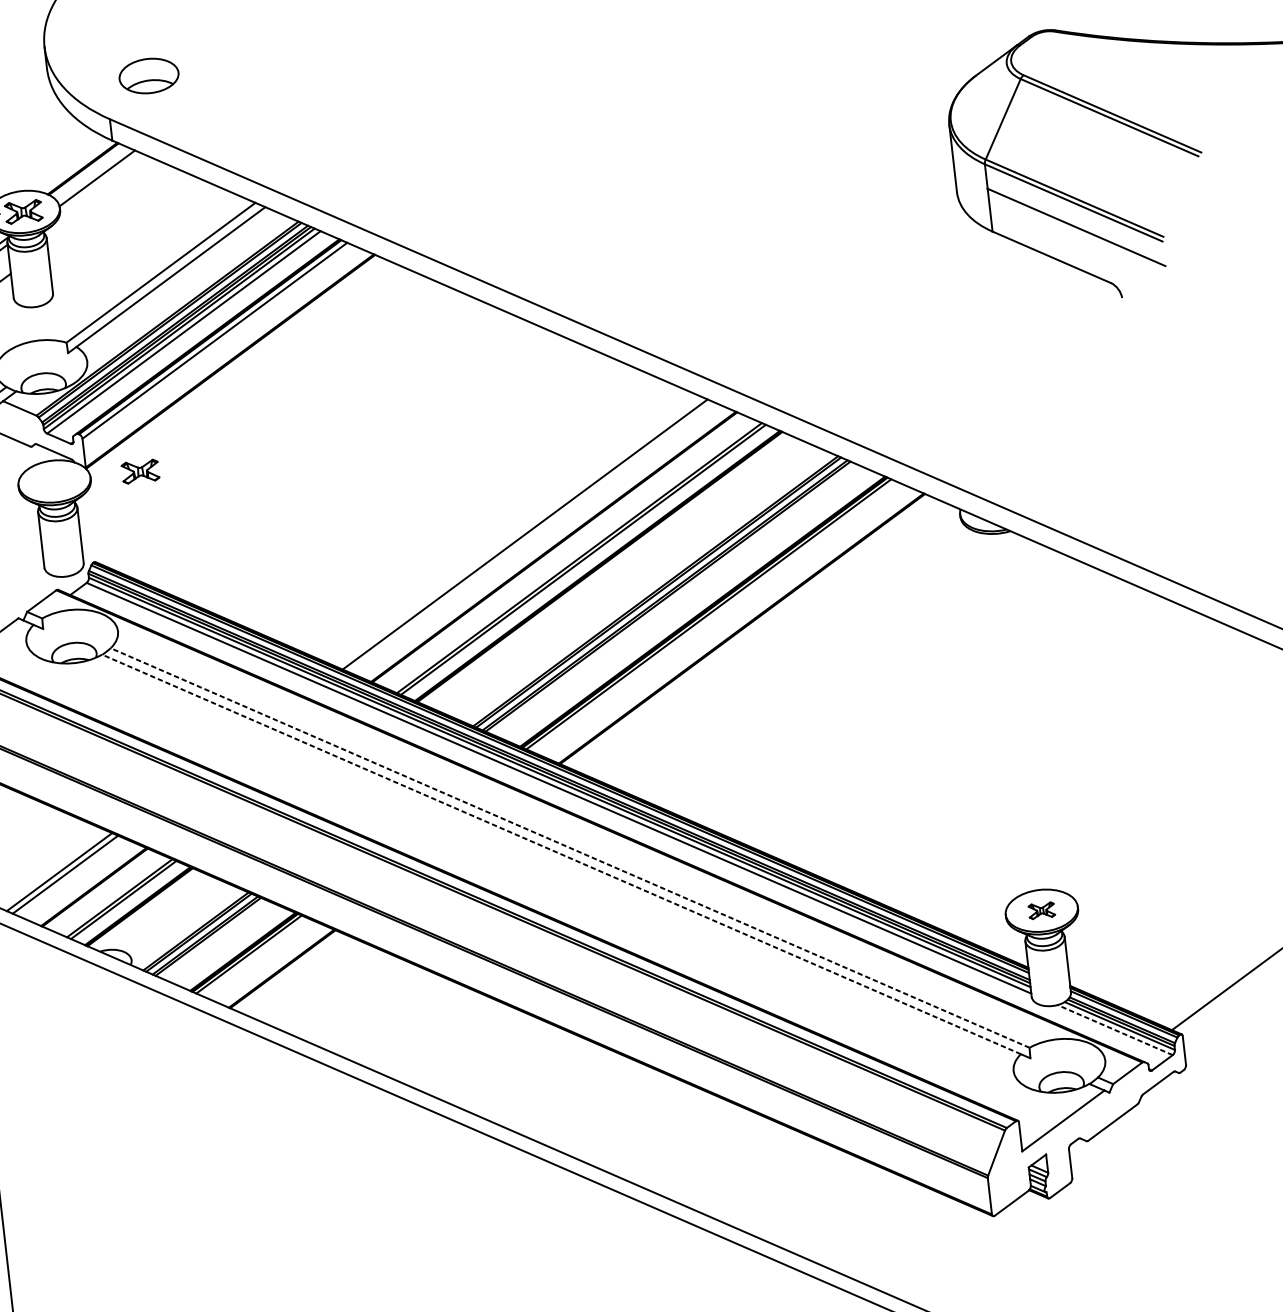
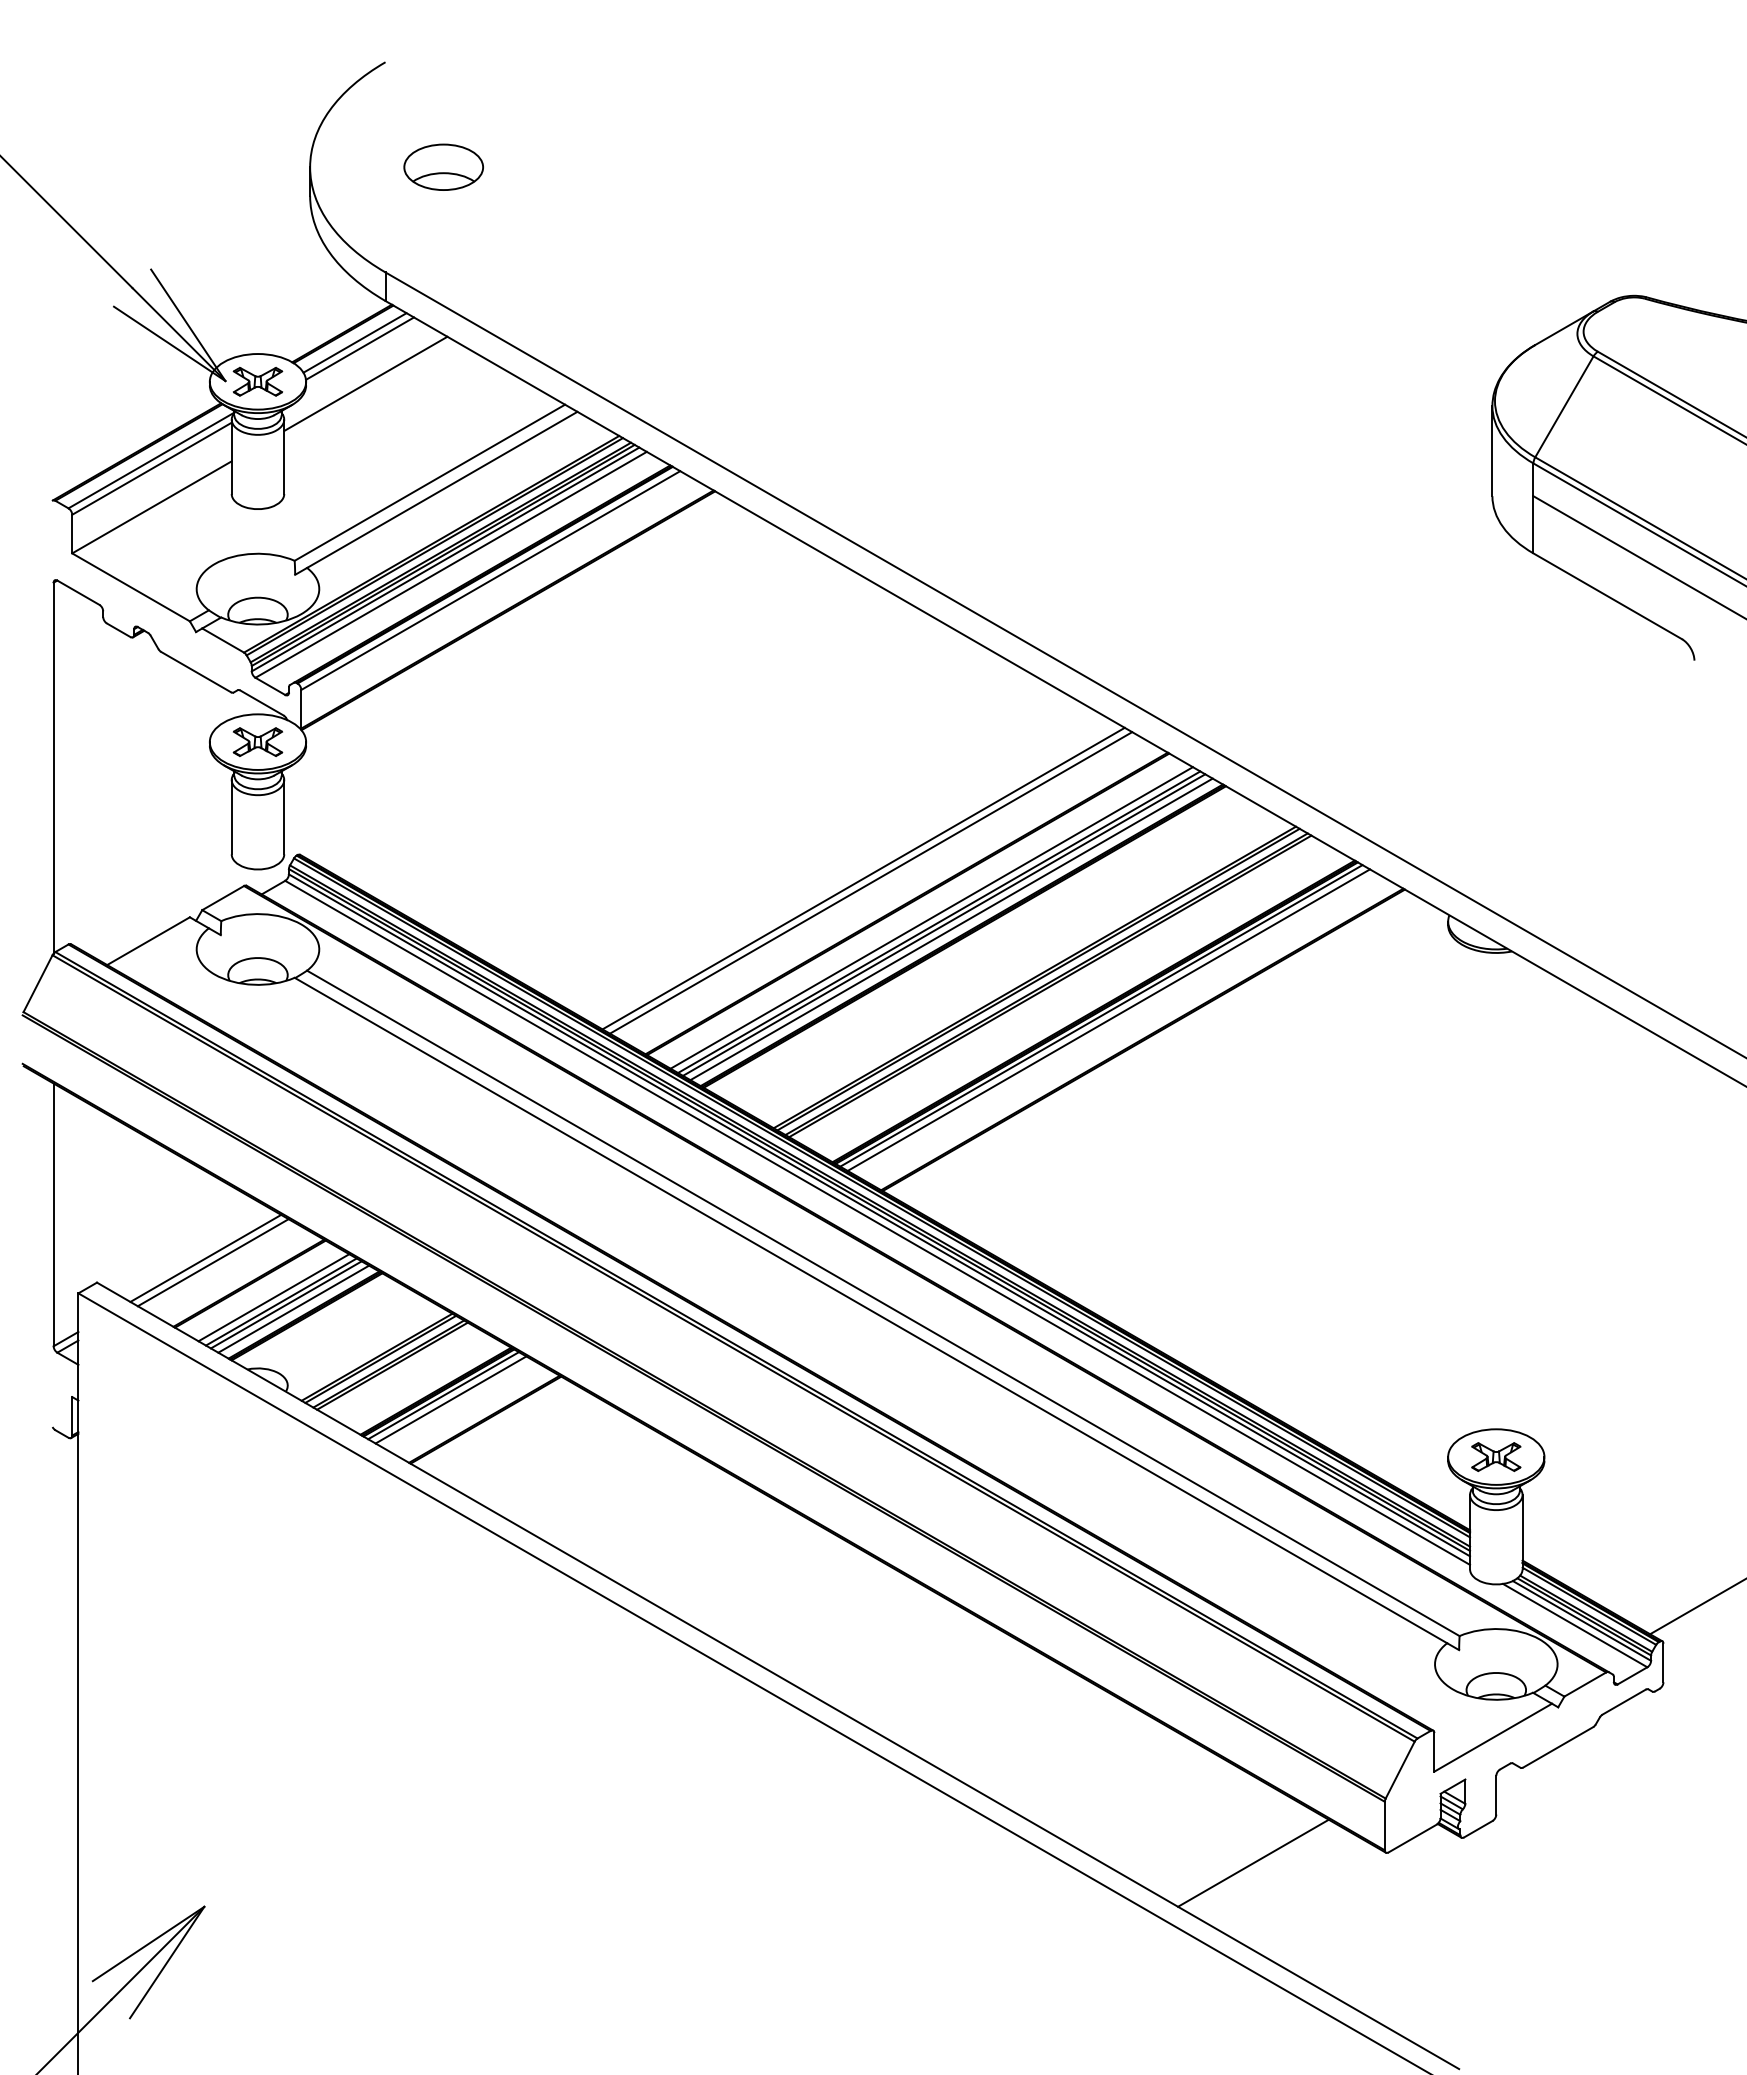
part: (148, 75) -> (443, 166), moved
line: (92, 174) -> (354, 342), added
line: (104, 204) -> (365, 383), added
part: (140, 471) -> (257, 741), moved
line: (519, 531) -> (863, 878), added
line: (573, 555) -> (931, 917), added
line: (589, 562) -> (951, 929), added
line: (714, 616) -> (1108, 1019), added
line: (569, 848) -> (882, 1303), dashed -> solid
line: (561, 854) -> (870, 1310), dashed -> solid
line: (113, 895) -> (273, 1297), added
line: (129, 902) -> (293, 1308), added
part: (1041, 910) -> (1496, 1456), size x1.43
line: (254, 956) -> (450, 1399), added
line: (1114, 1030) -> (1574, 1625), dashed -> solid
line: (894, 1234) -> (1253, 1862), added

